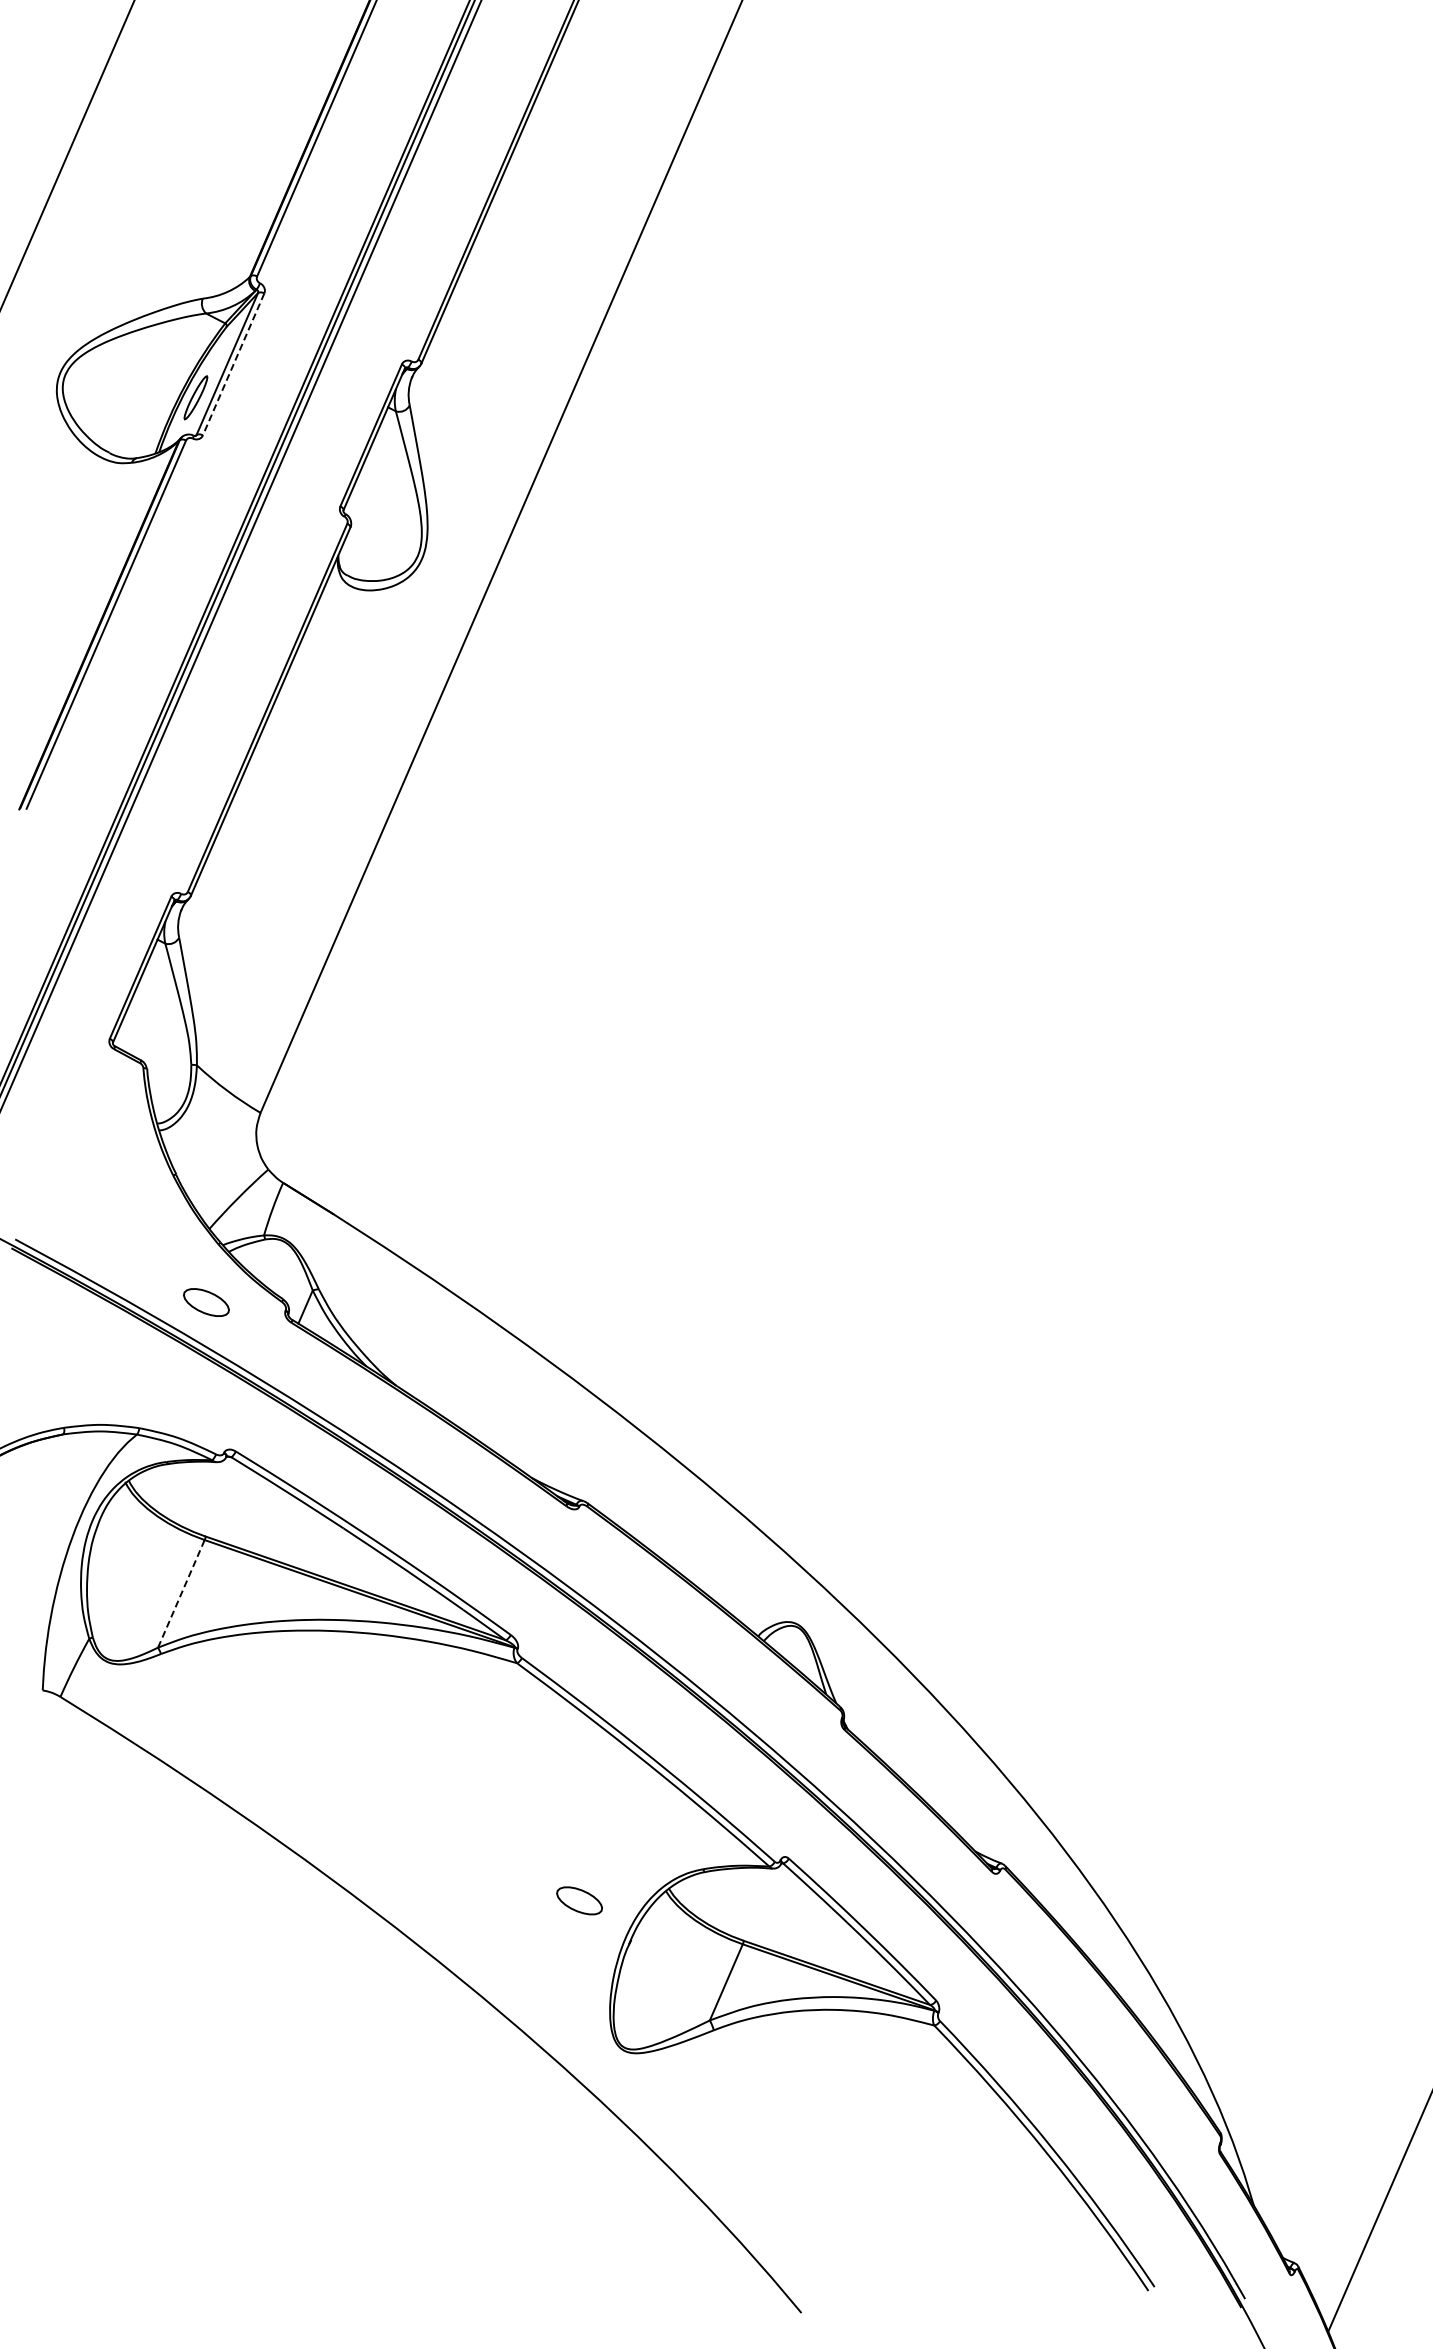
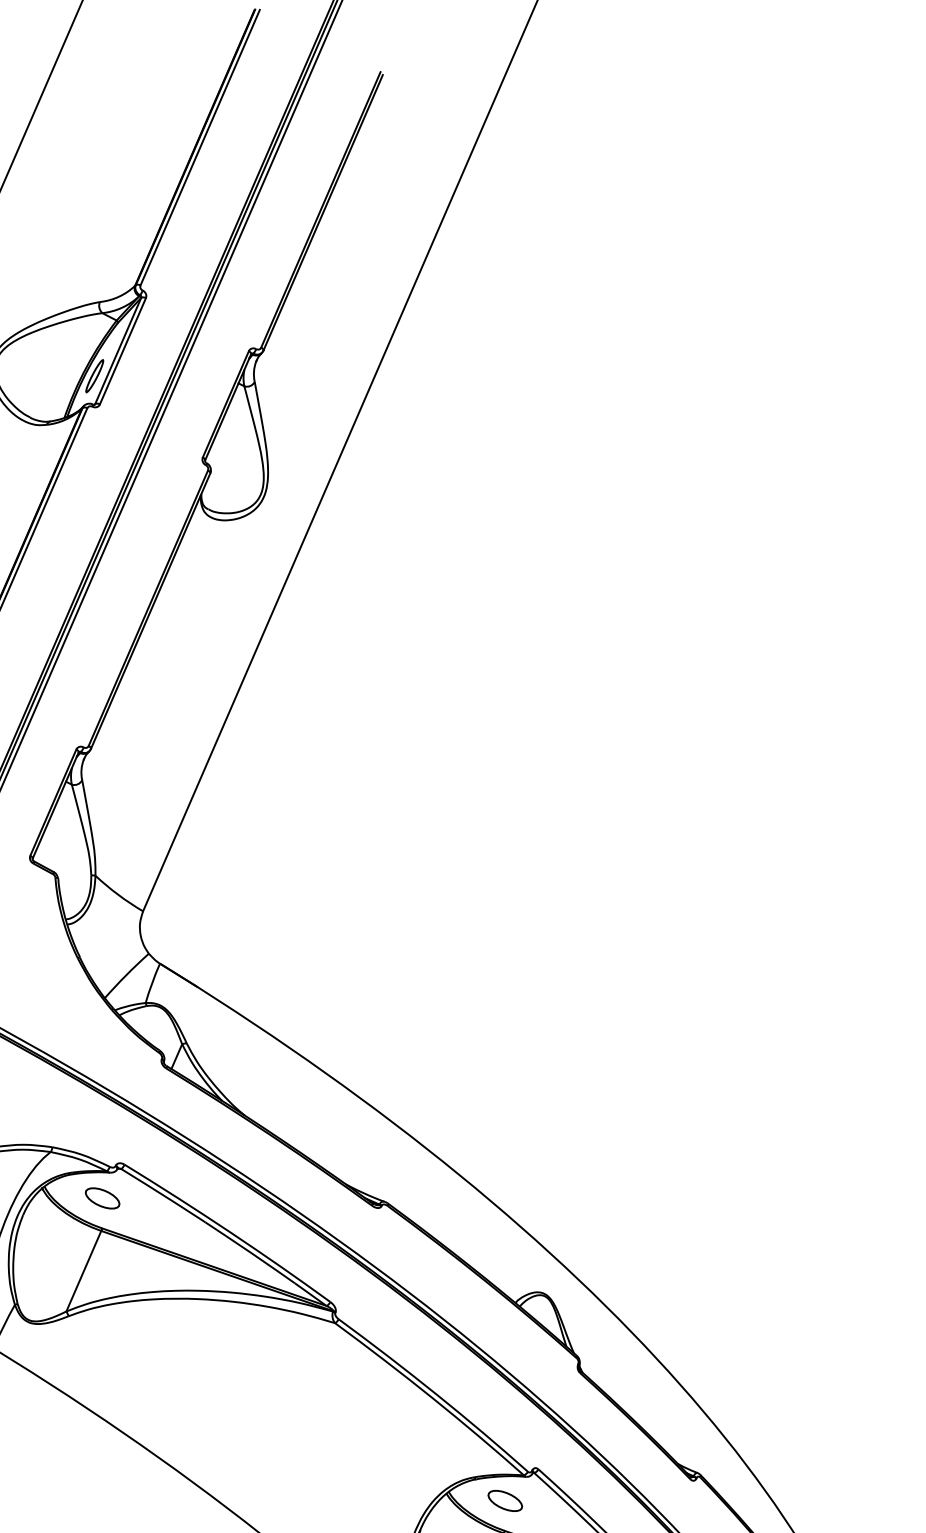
line: (233, 364) -> (122, 351), dashed -> solid
part: (206, 1302) -> (102, 1198), moved
line: (181, 1593) -> (83, 1270), dashed -> solid
part: (579, 1900) -> (505, 1500), moved

